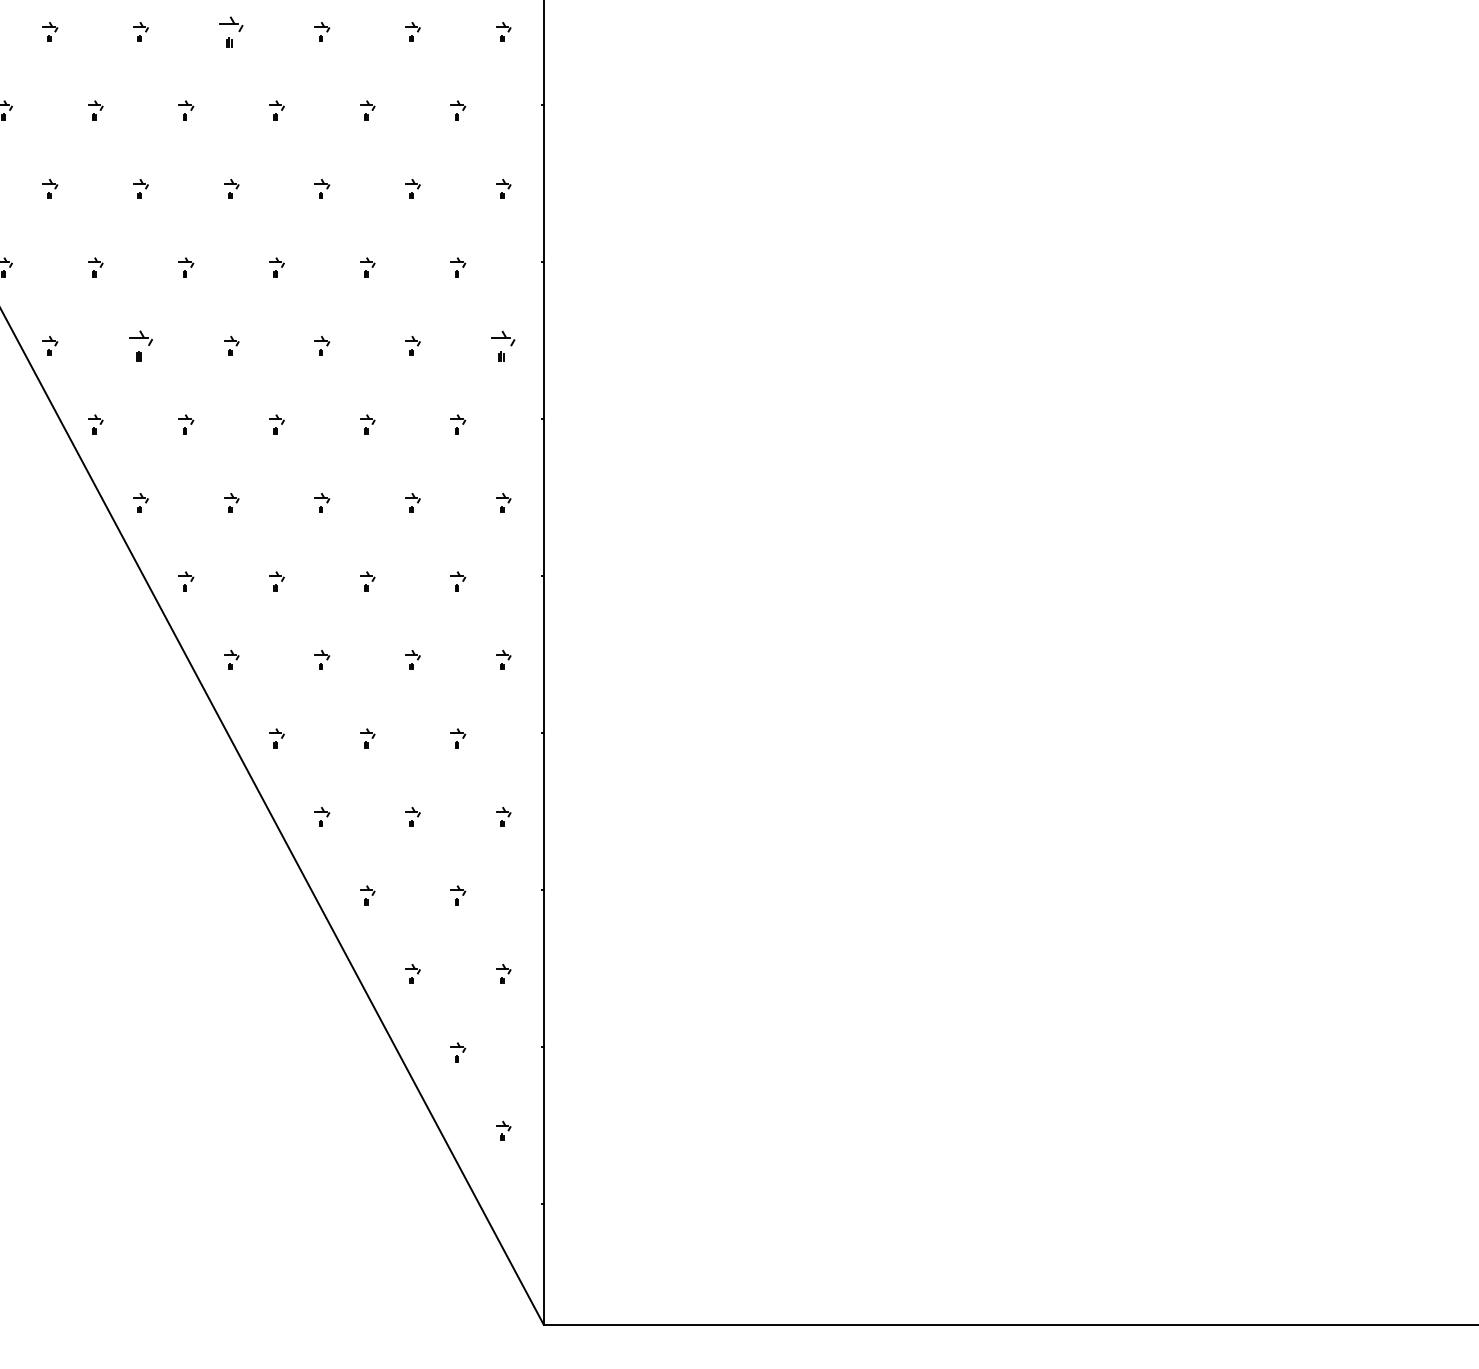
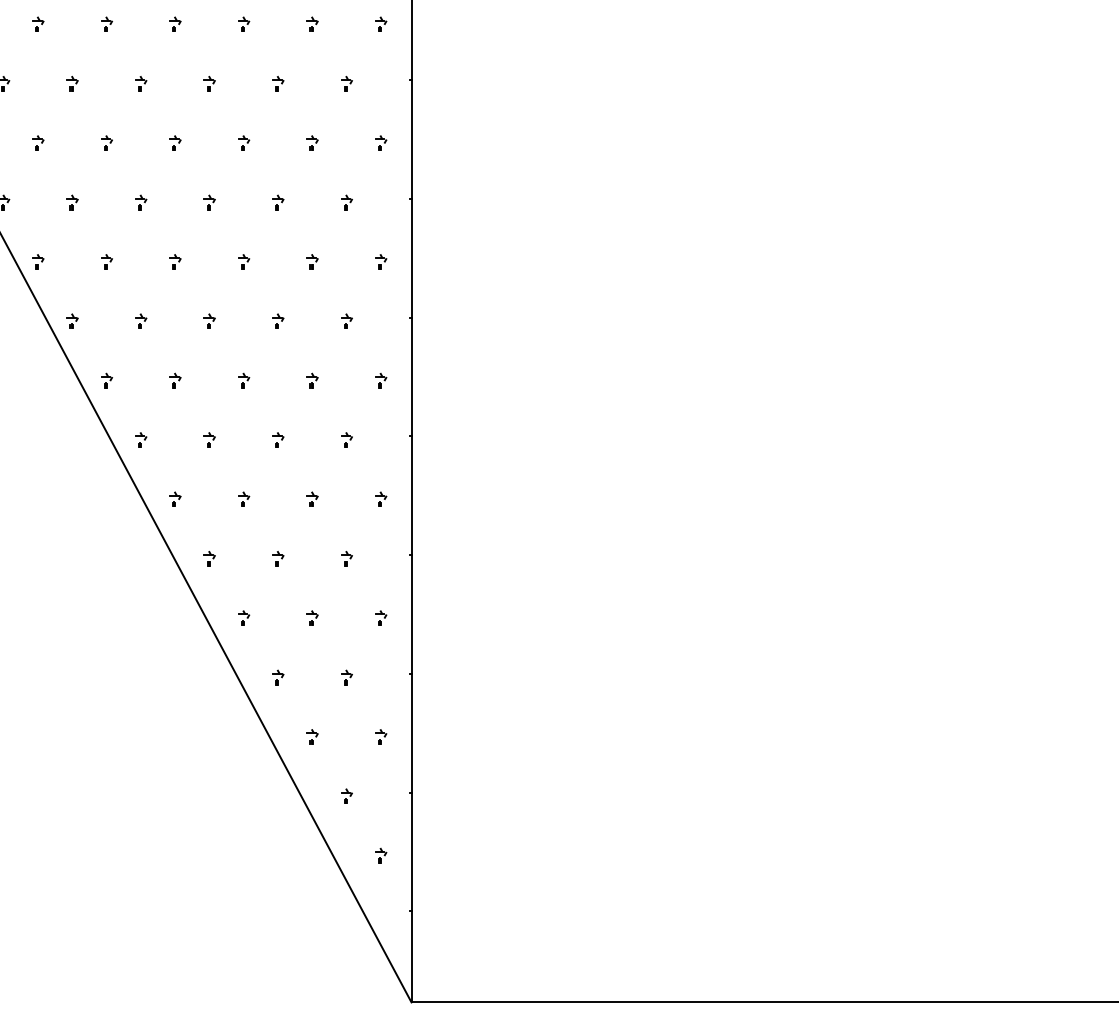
part: (231, 31) -> (175, 24), size x0.62
part: (140, 345) -> (106, 261), size x0.62
part: (503, 345) -> (380, 261), size x0.62

